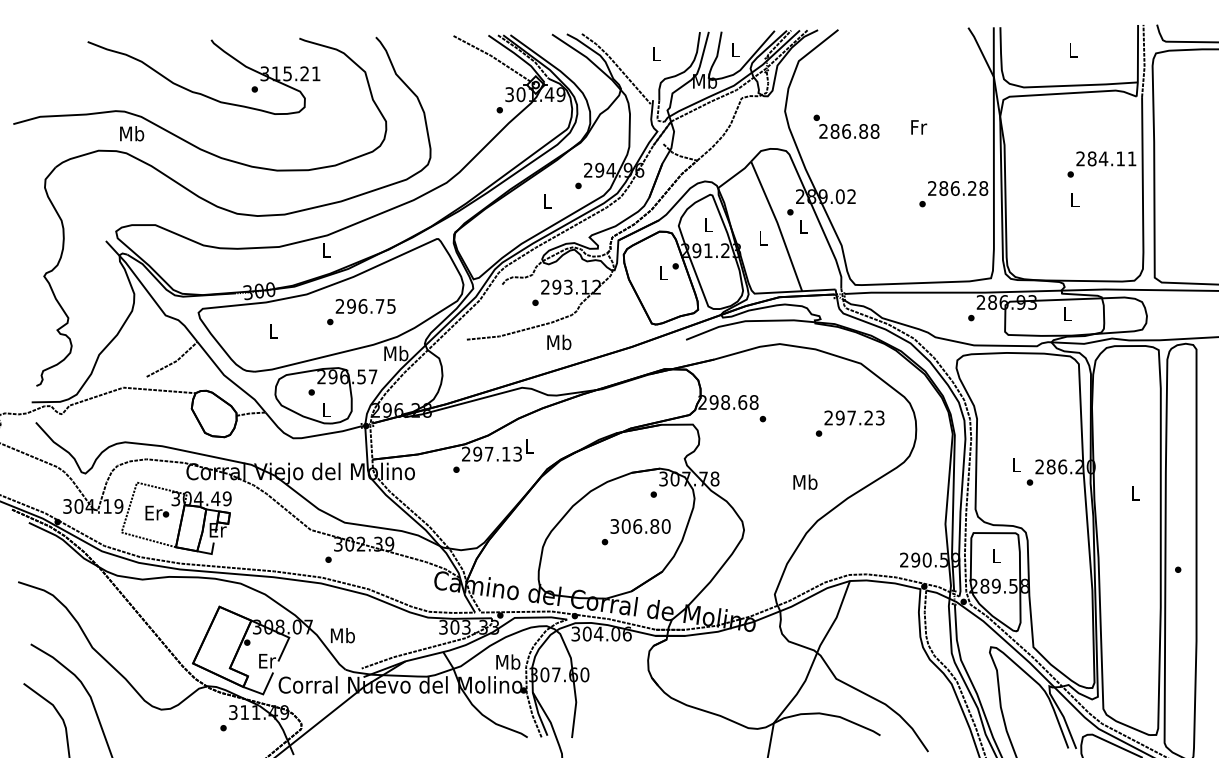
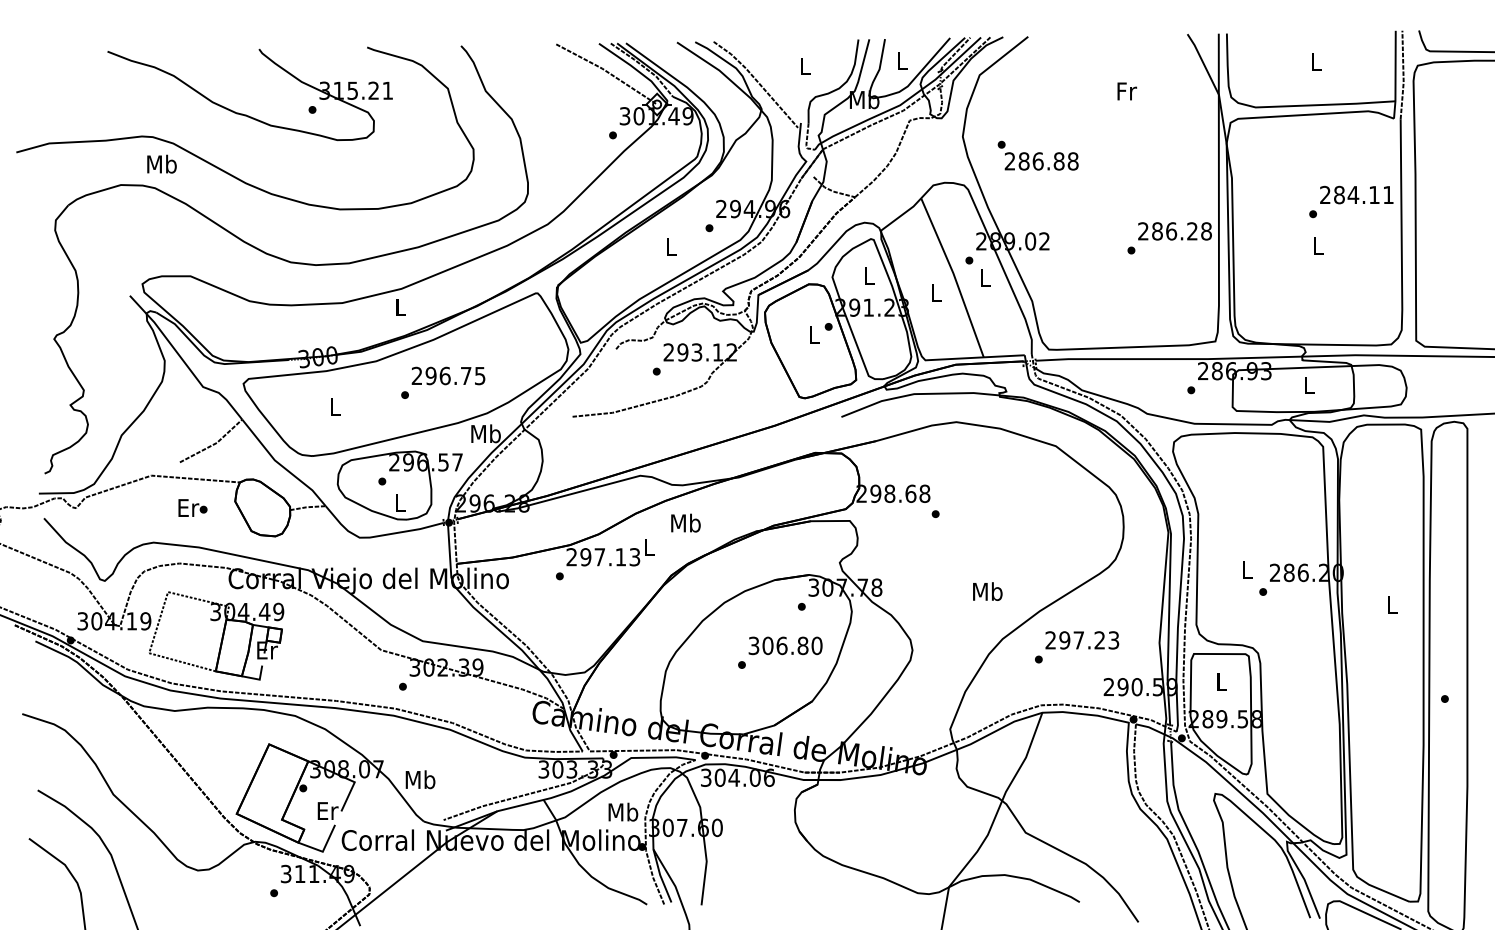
text: (919, 127) -> (1127, 91), moved
text: (559, 342) -> (686, 523), moved
text: (849, 423) -> (1076, 647), moved
text: (157, 512) -> (193, 507), moved

